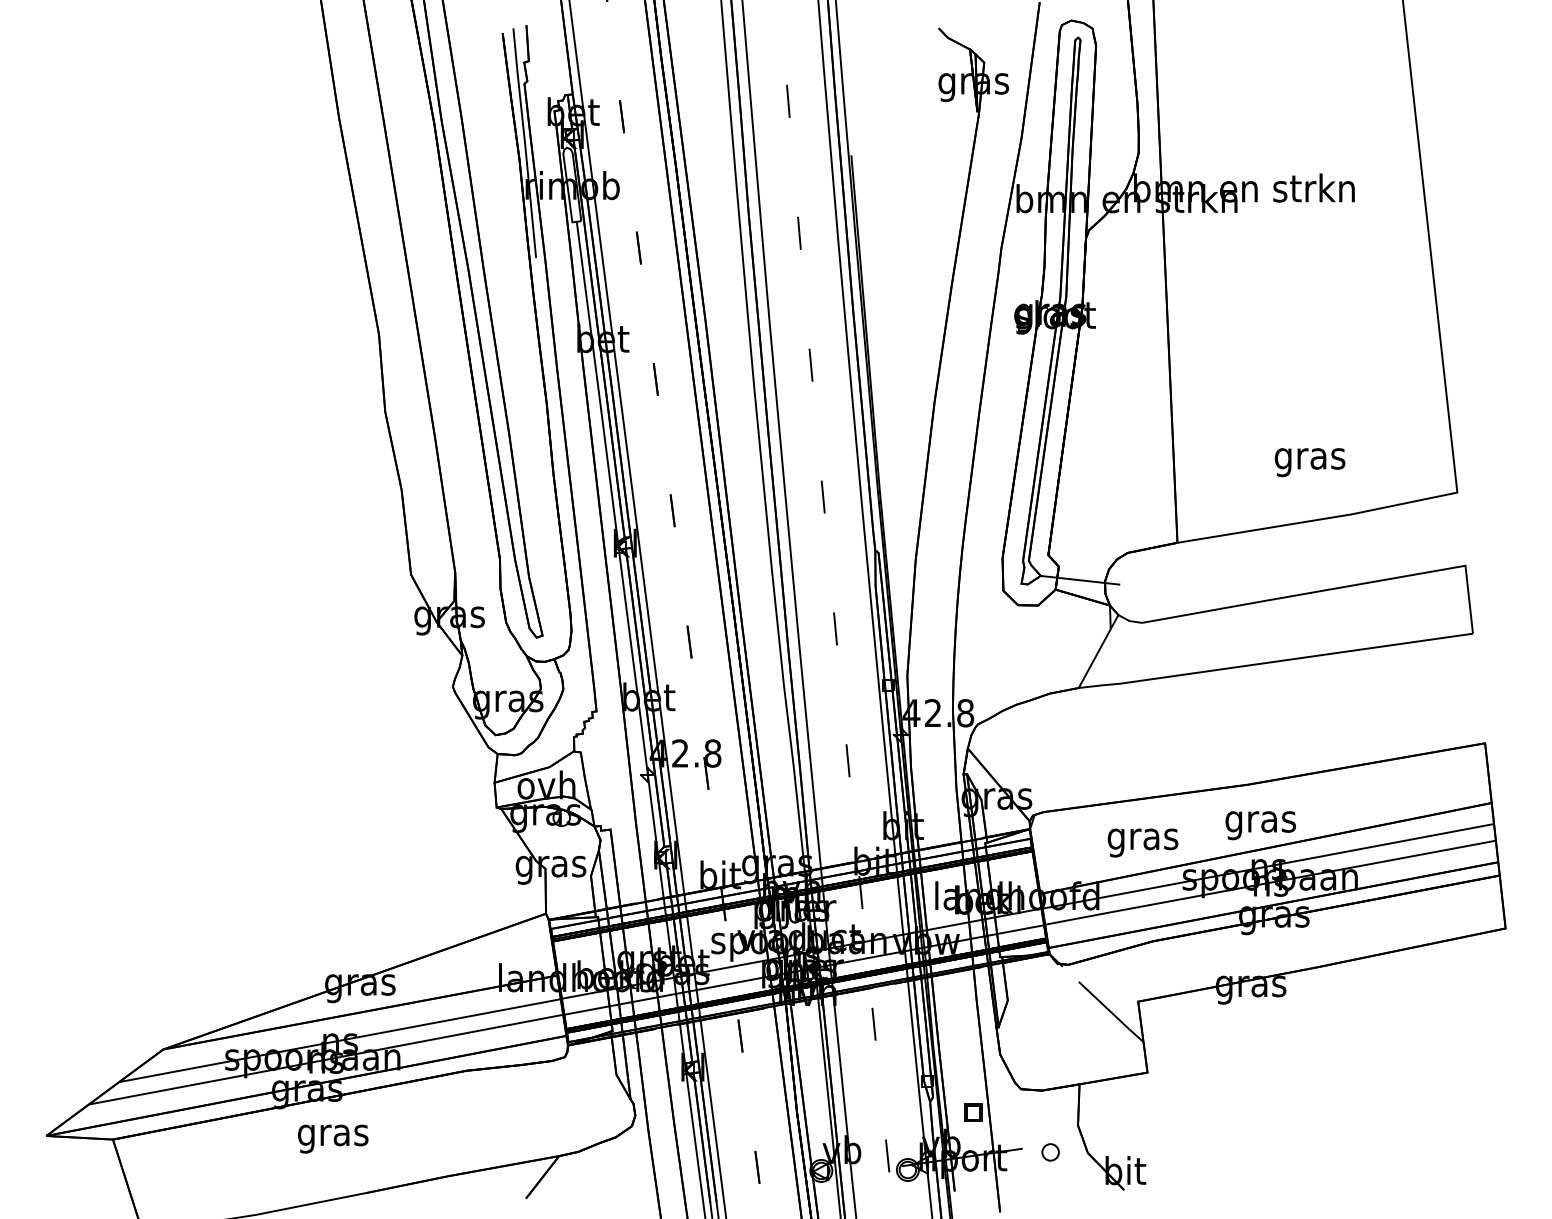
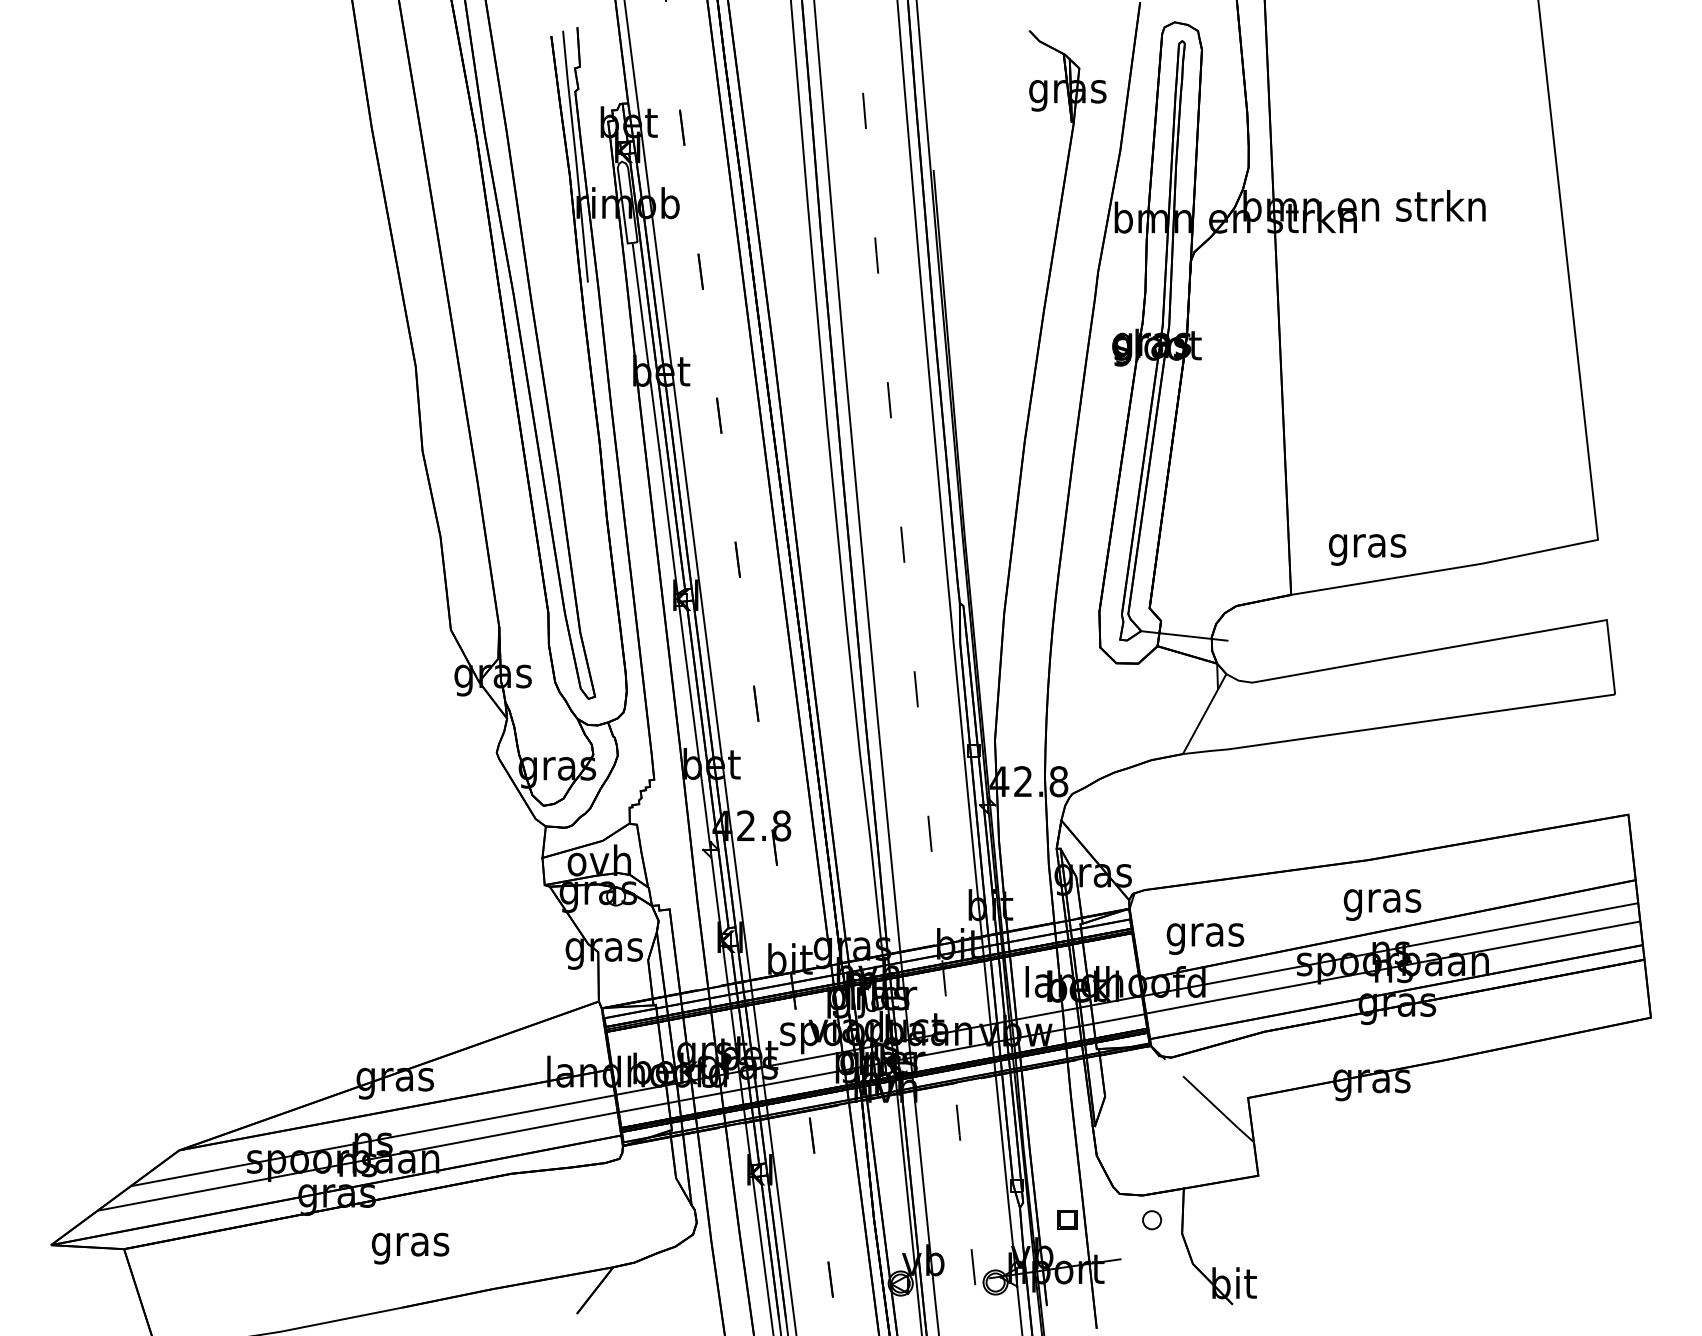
text: (1310, 462) -> (1367, 549), moved
text: (1143, 842) -> (1205, 938), moved
text: (333, 1138) -> (410, 1248), moved
part: (1050, 1152) -> (1151, 1220), moved

